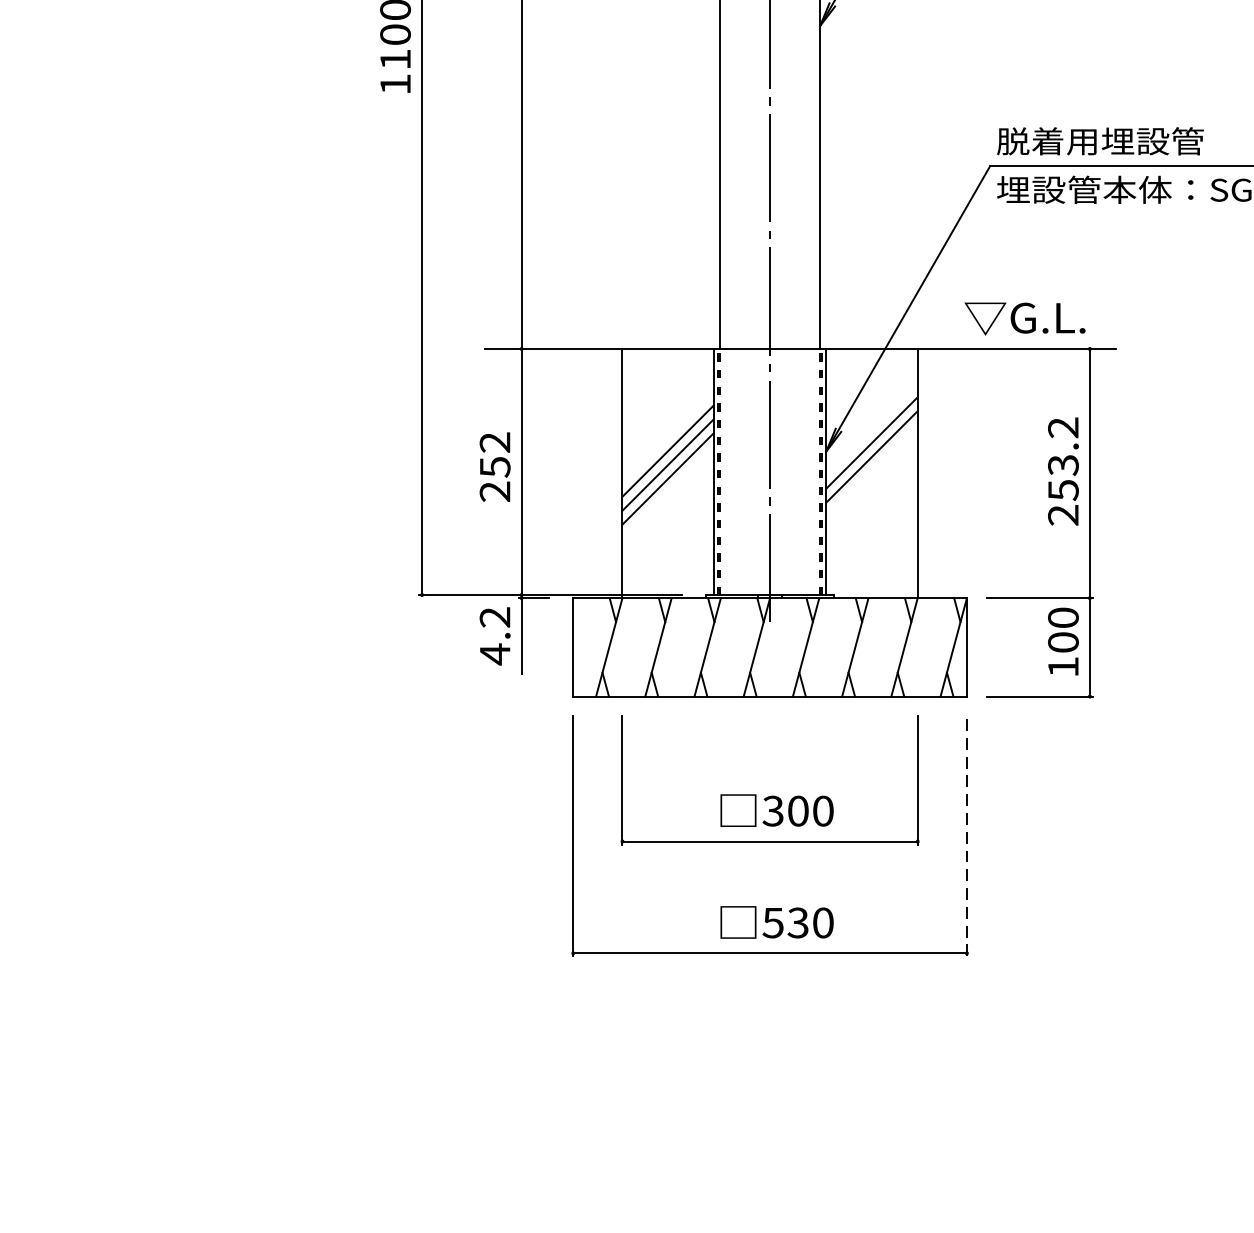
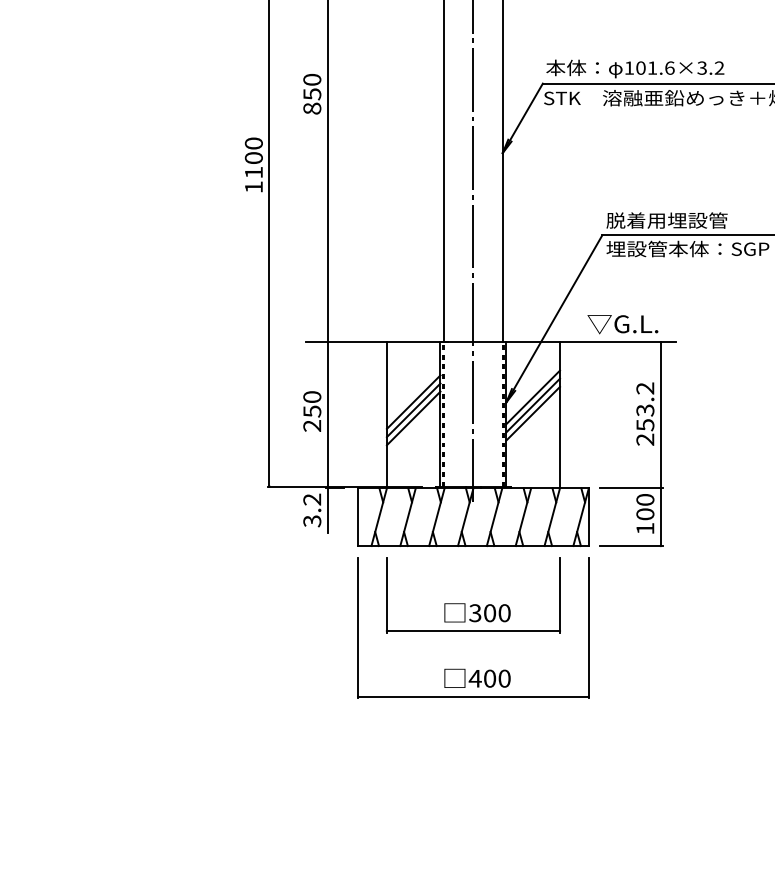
text: (495, 443) -> (312, 397), 252 -> 250
line: (870, 470) -> (532, 413), added
text: (495, 653) -> (312, 520), 4.2 -> 3.2
line: (966, 835) -> (588, 627), dashed -> solid
text: (785, 922) -> (482, 678), 530 -> 400

